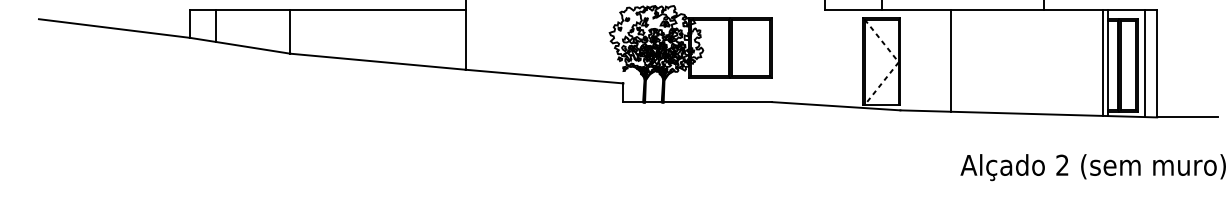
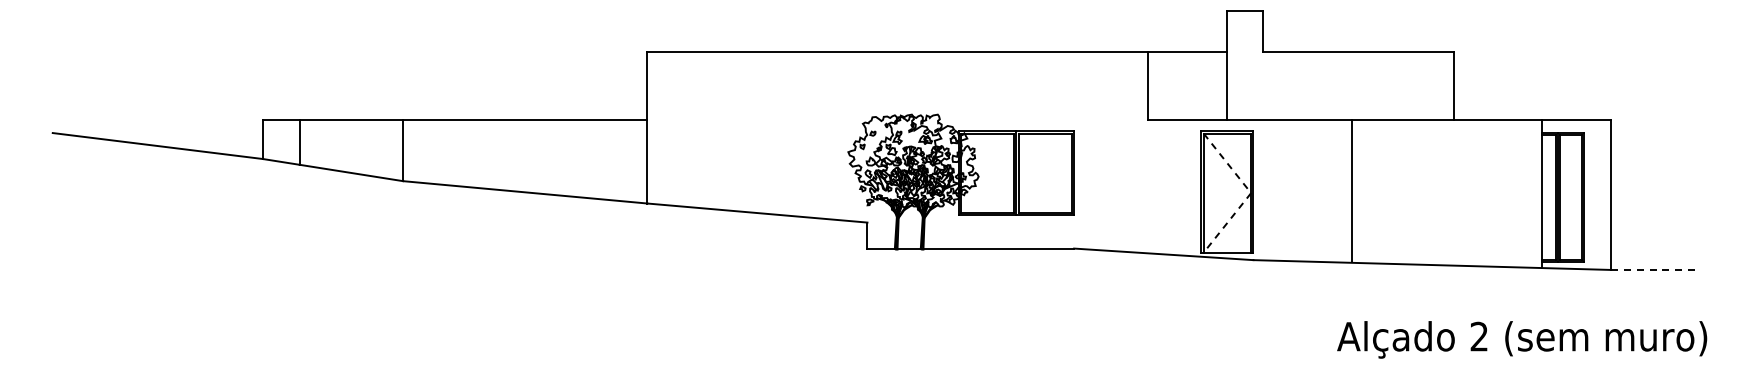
line: (951, 60) -> (1352, 190), moved
line: (1102, 62) -> (1535, 193), removed
line: (1145, 63) -> (1594, 194), removed
line: (1187, 117) -> (1653, 269), solid -> dashed

